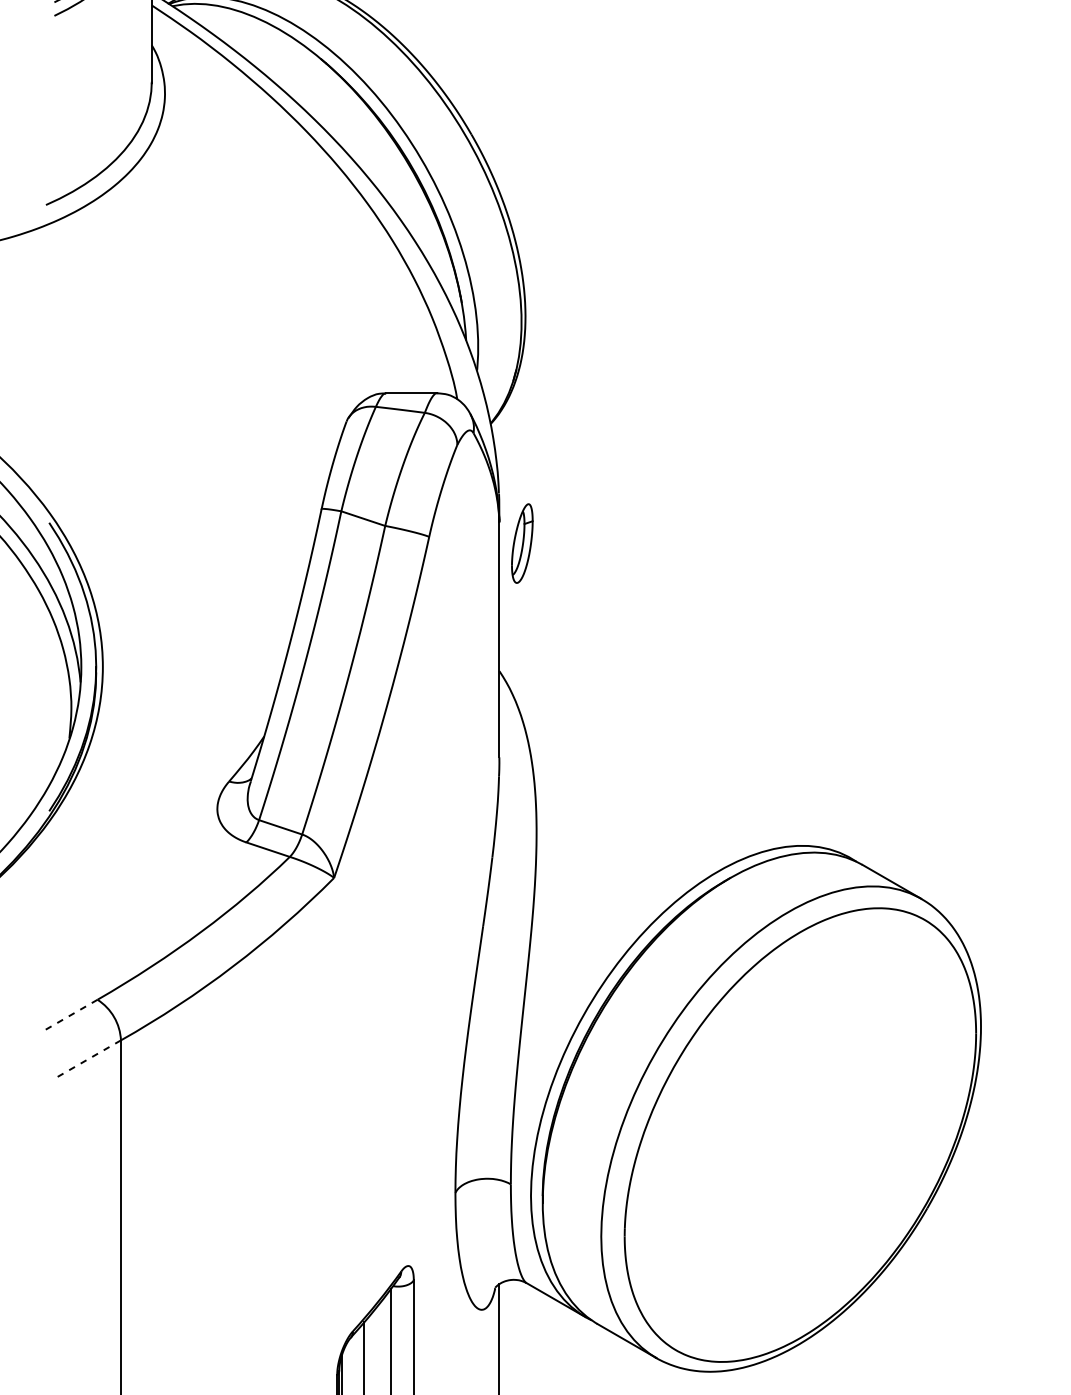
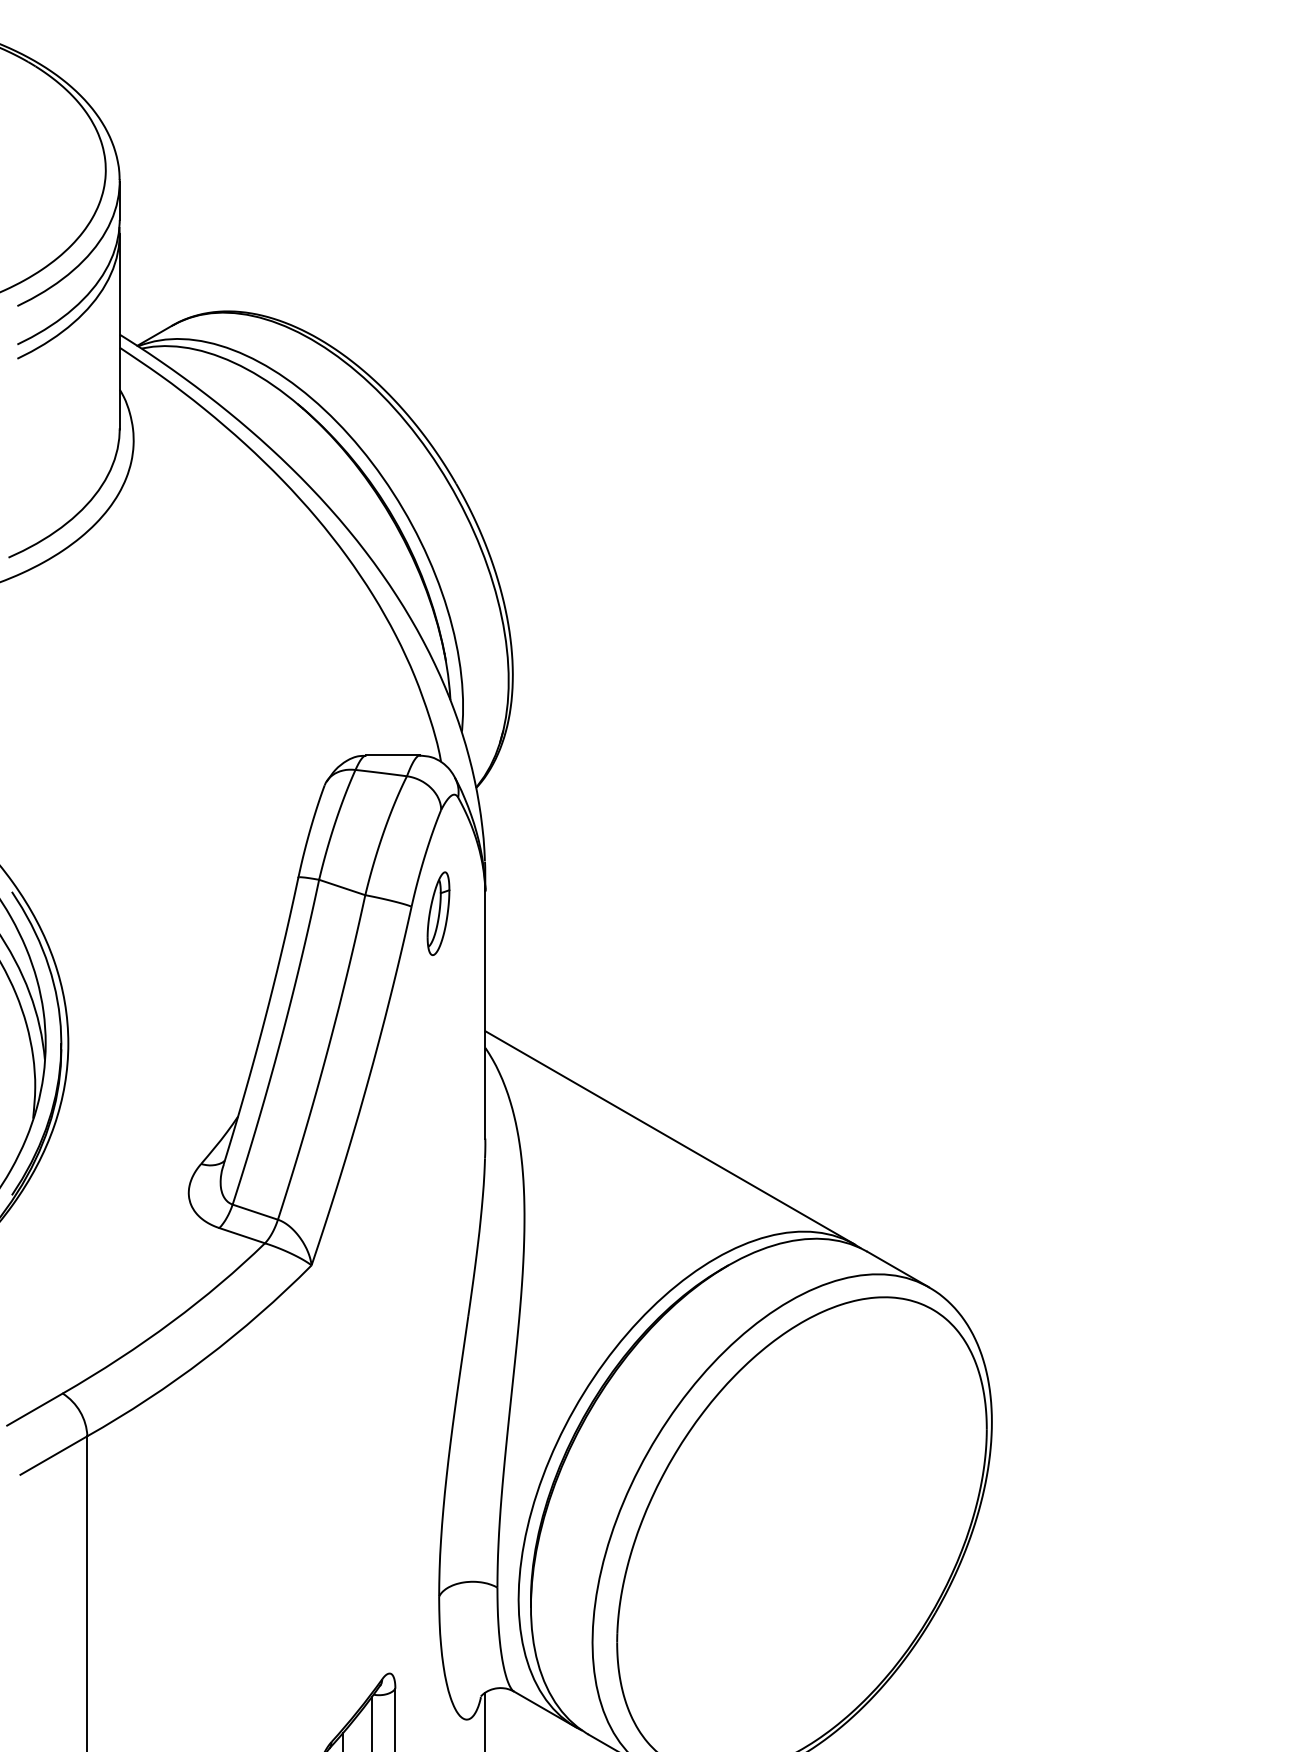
part: (522, 543) -> (438, 913), moved
line: (675, 756) -> (670, 1137), added
line: (70, 1014) -> (34, 1409), dashed -> solid
line: (88, 1058) -> (53, 1455), dashed -> solid

